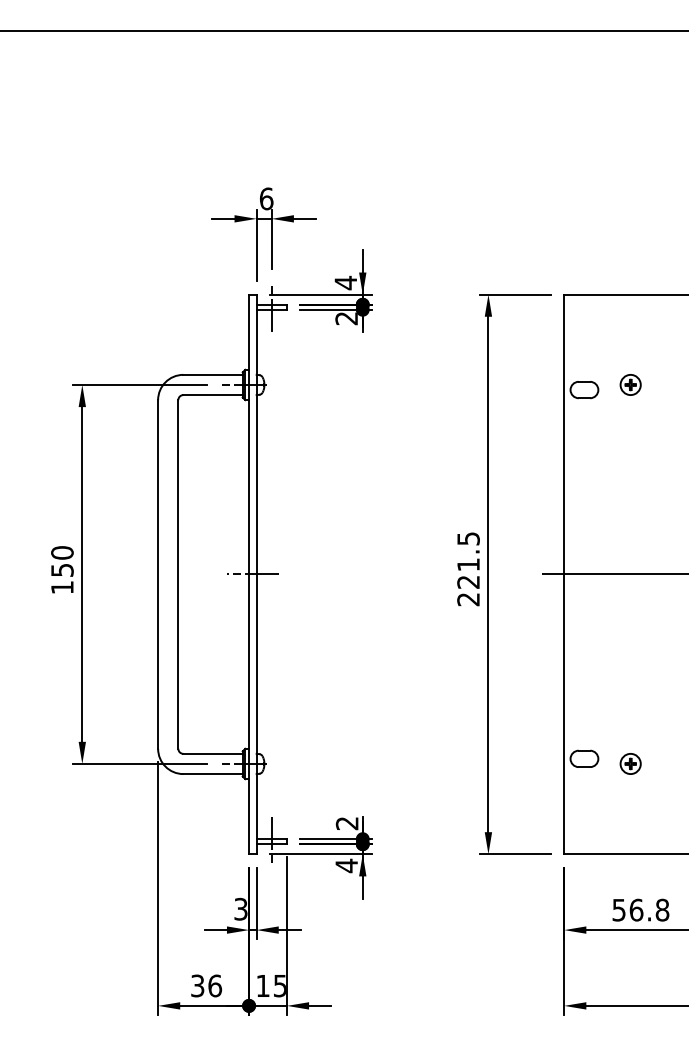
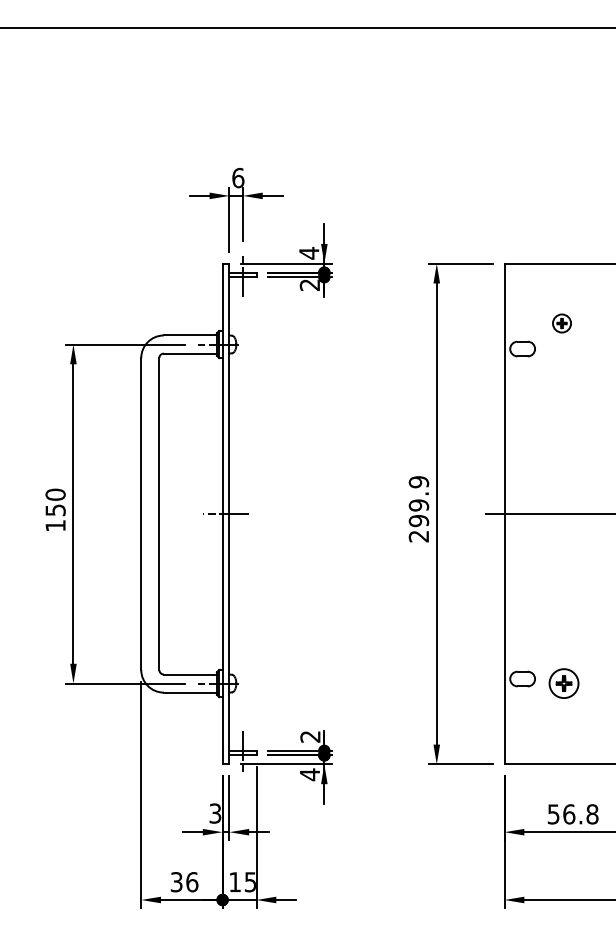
part: (630, 384) -> (561, 323), moved
text: (468, 560) -> (418, 501), 221.5 -> 299.9
part: (630, 763) -> (563, 683), size x1.6

